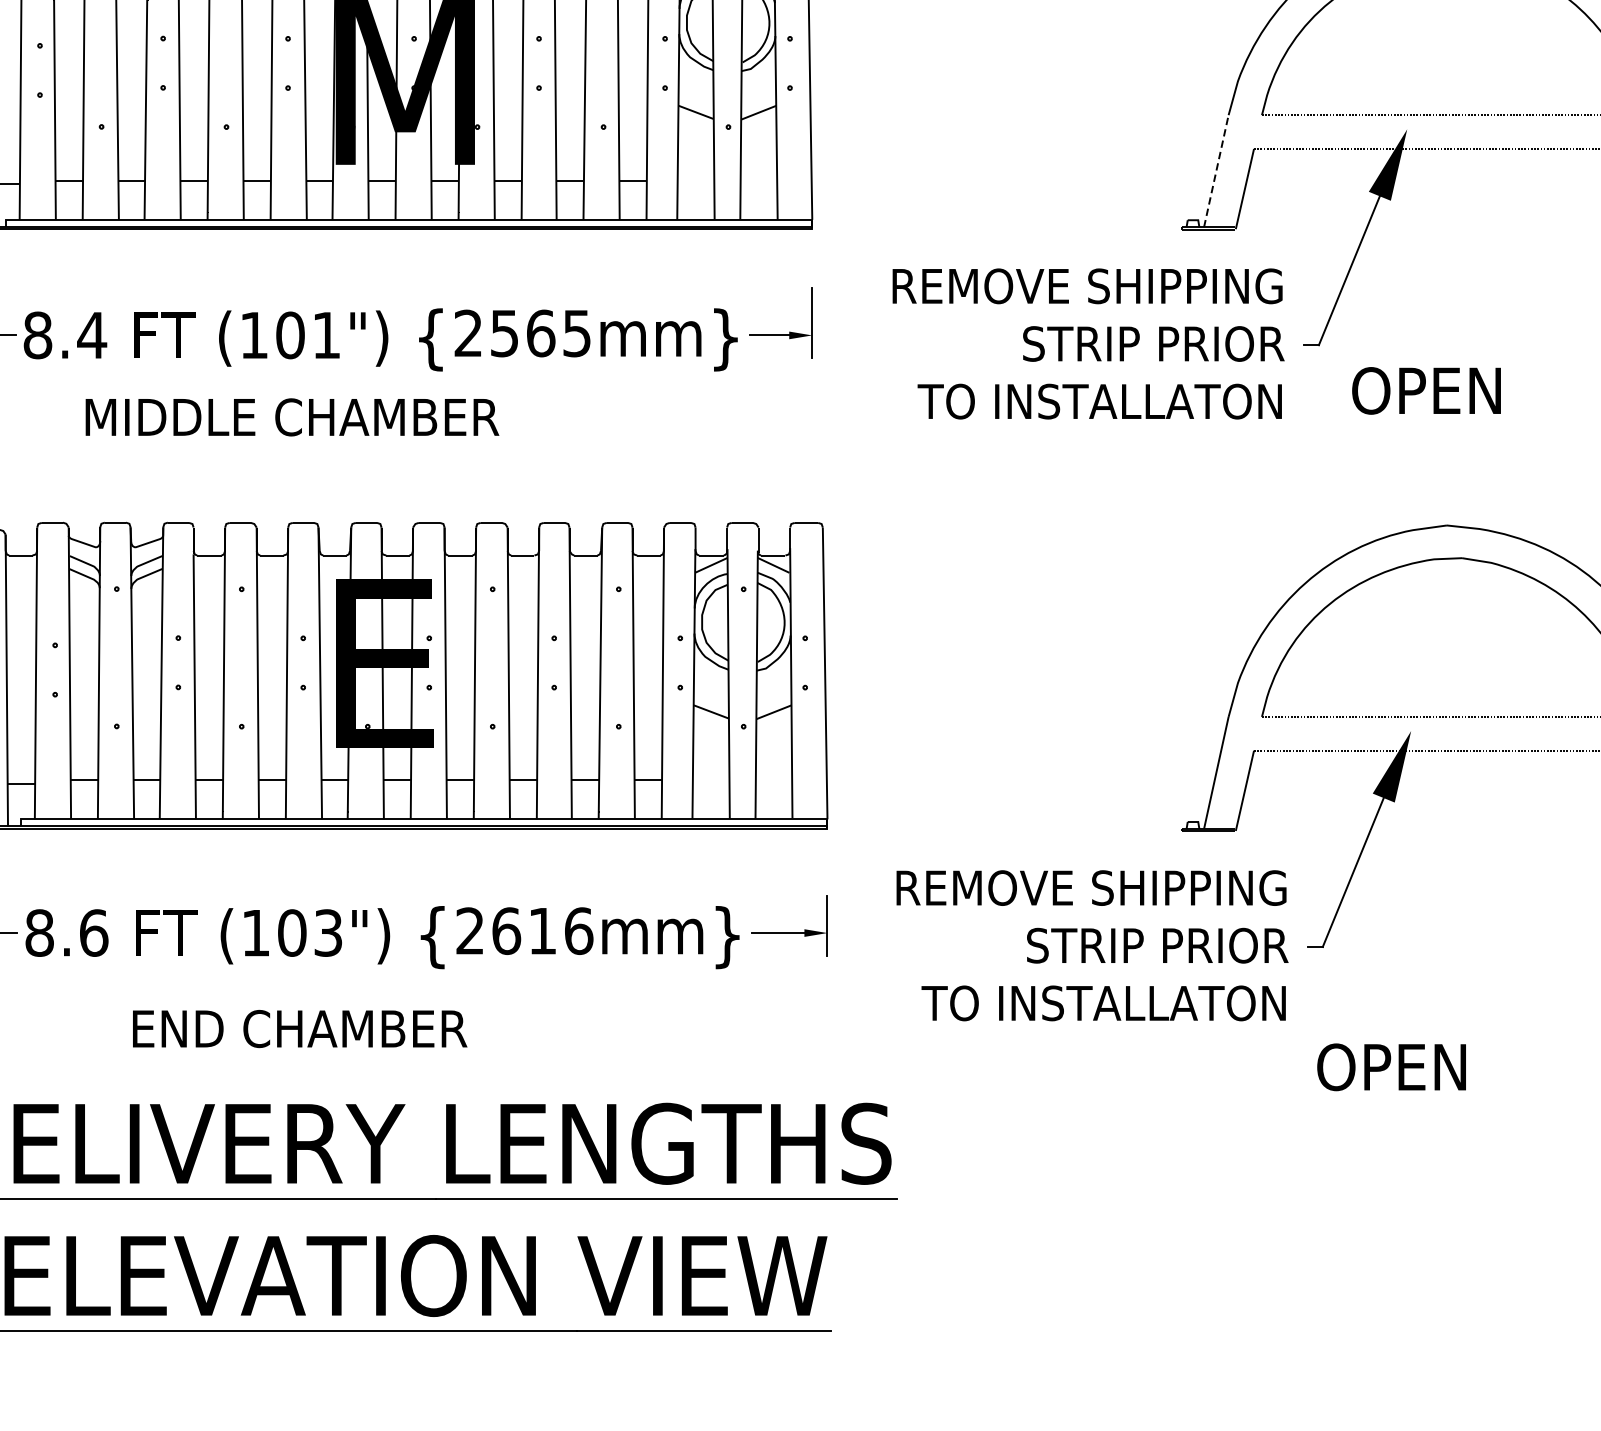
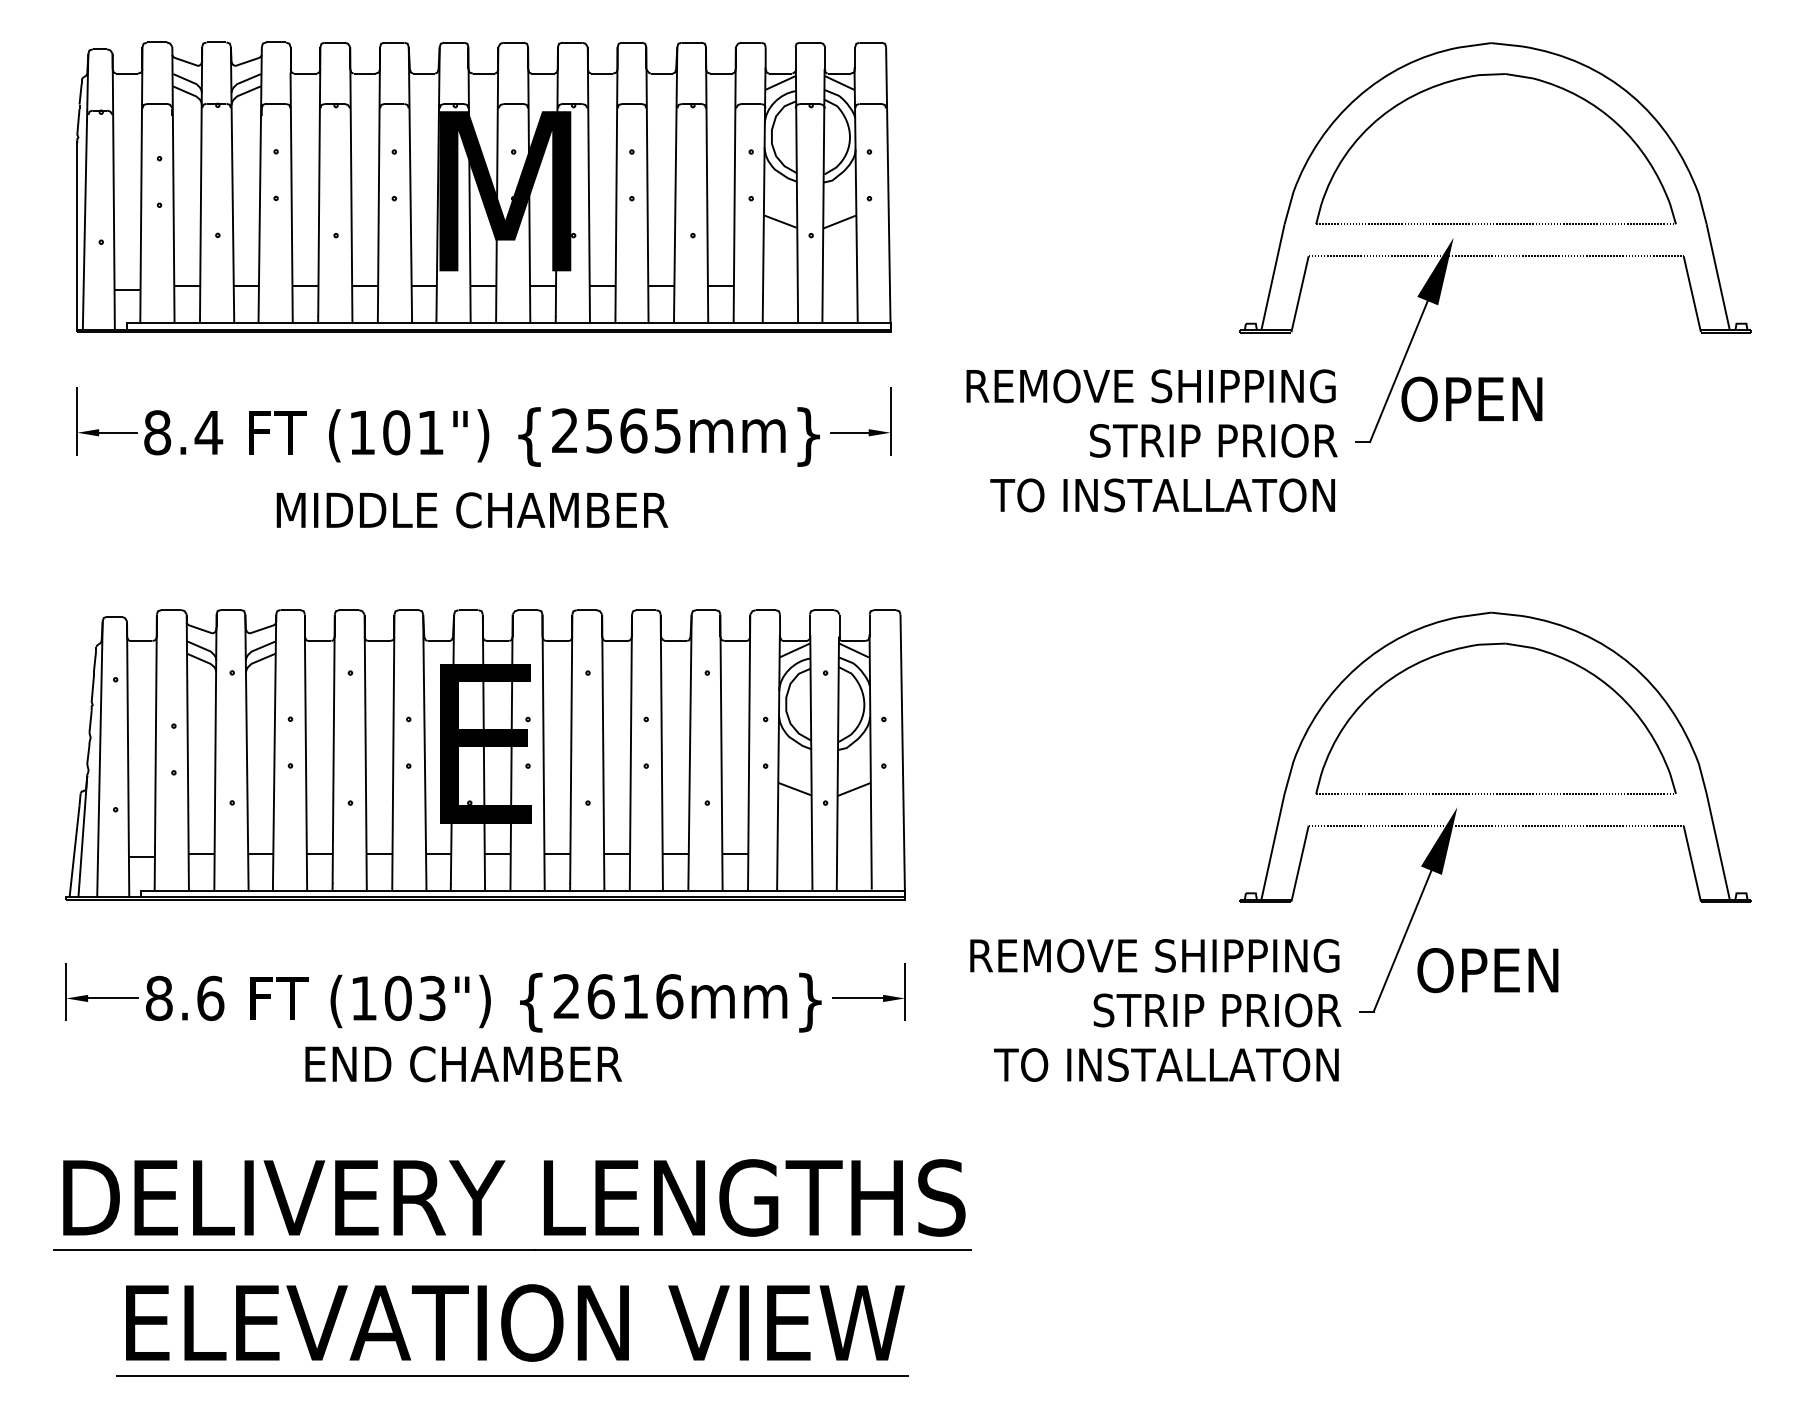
line: (1216, 170) -> (1273, 276), dashed -> solid
text: (1426, 390) -> (1471, 398), moved
text: (292, 417) -> (472, 510), moved
text: (299, 1029) -> (463, 1064), moved
text: (1391, 1067) -> (1487, 970), moved

